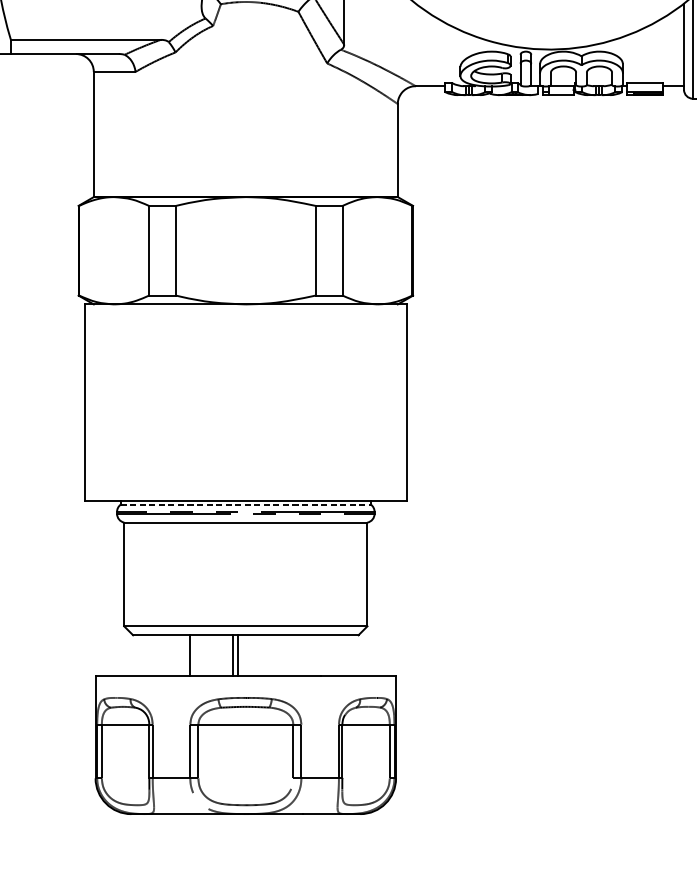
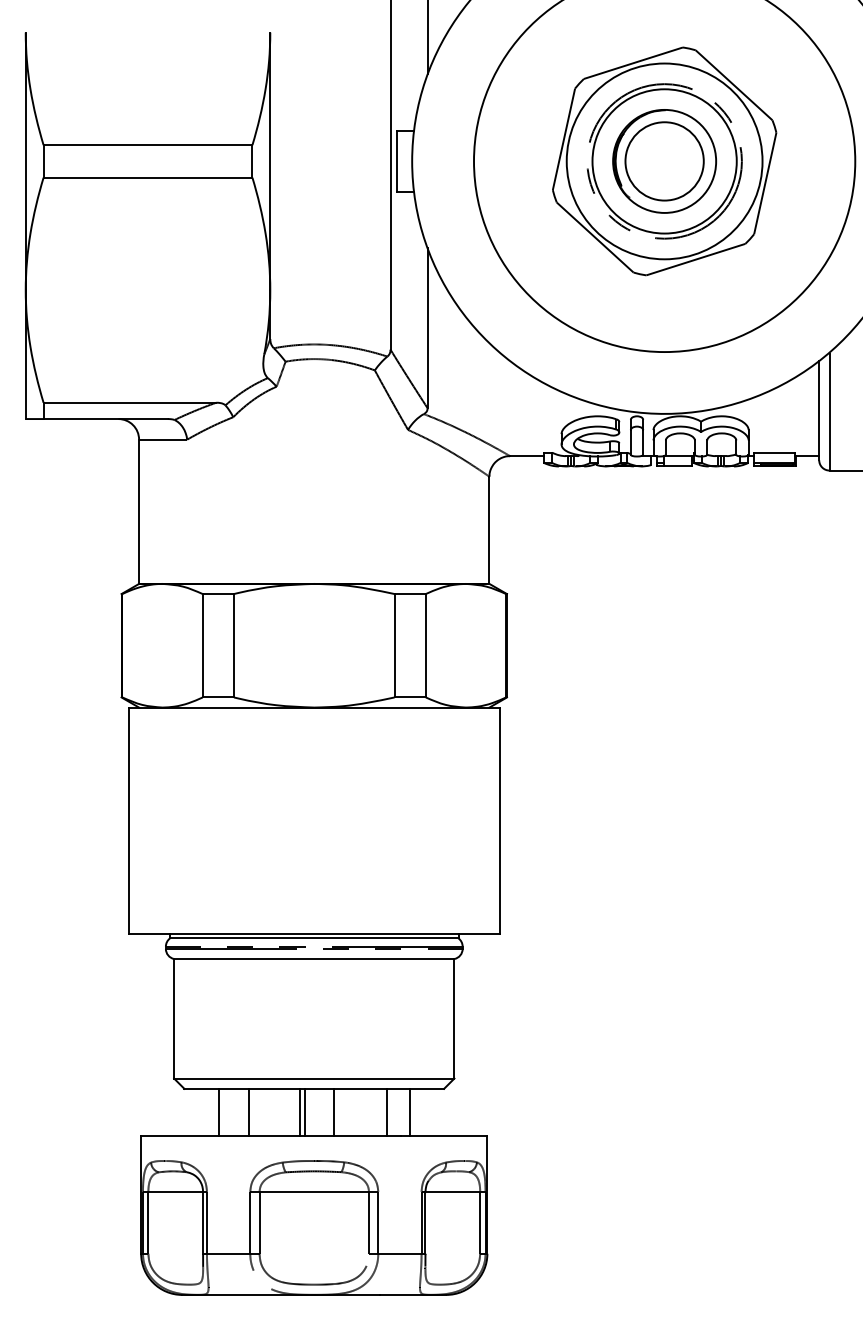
line: (246, 504) -> (314, 938), dashed -> solid
line: (162, 655) -> (218, 1112), added
line: (262, 655) -> (333, 1112), added
line: (309, 655) -> (387, 1112), added
line: (329, 655) -> (410, 1112), added

